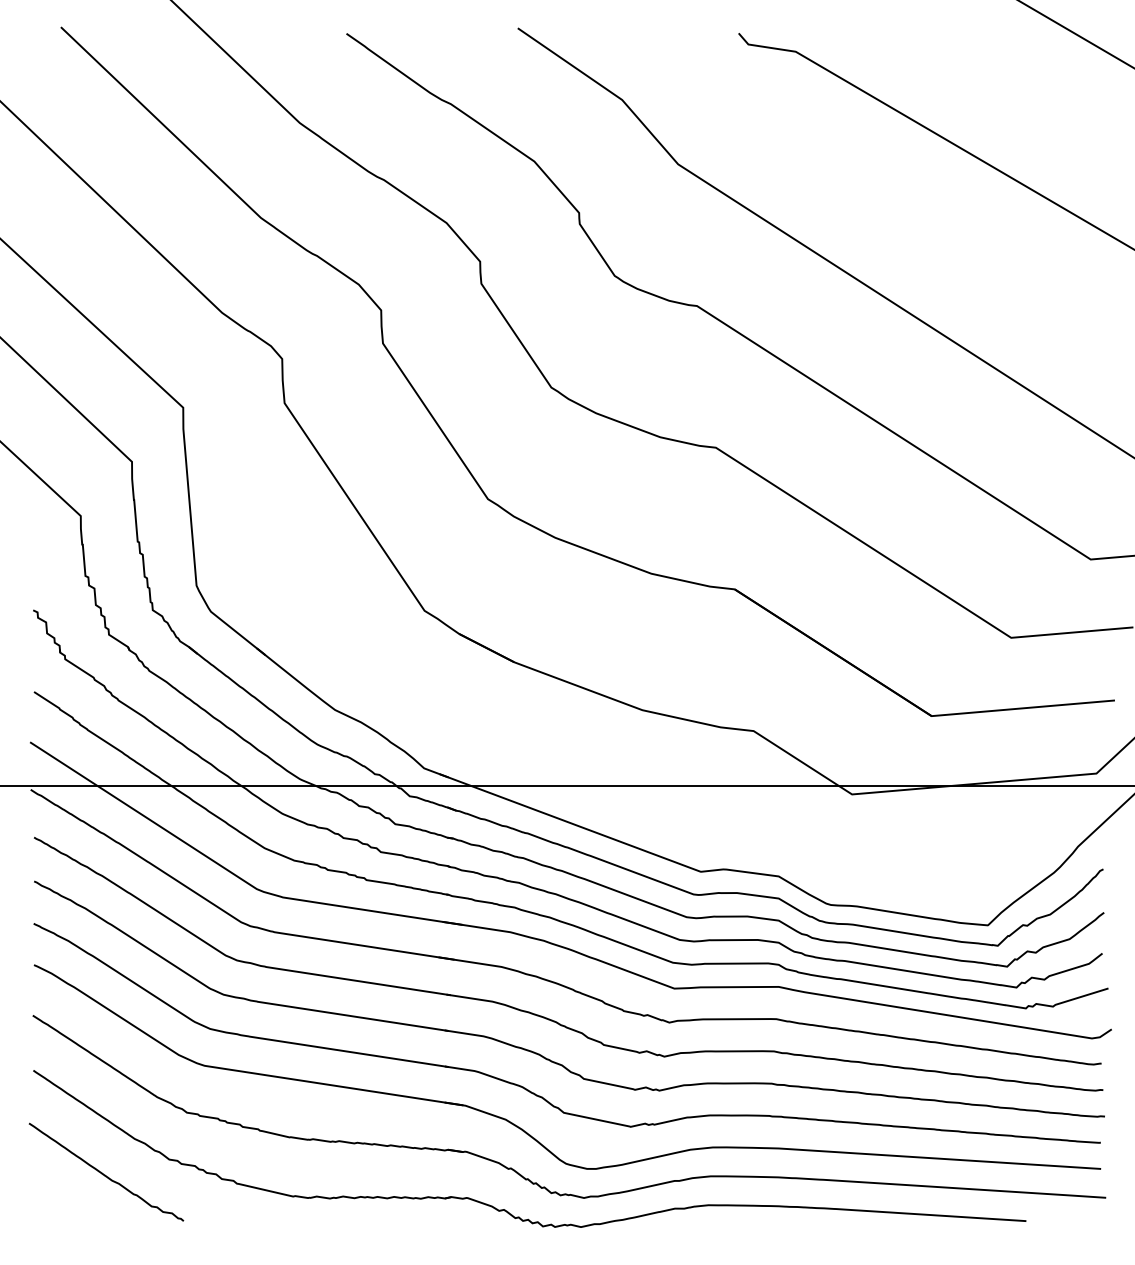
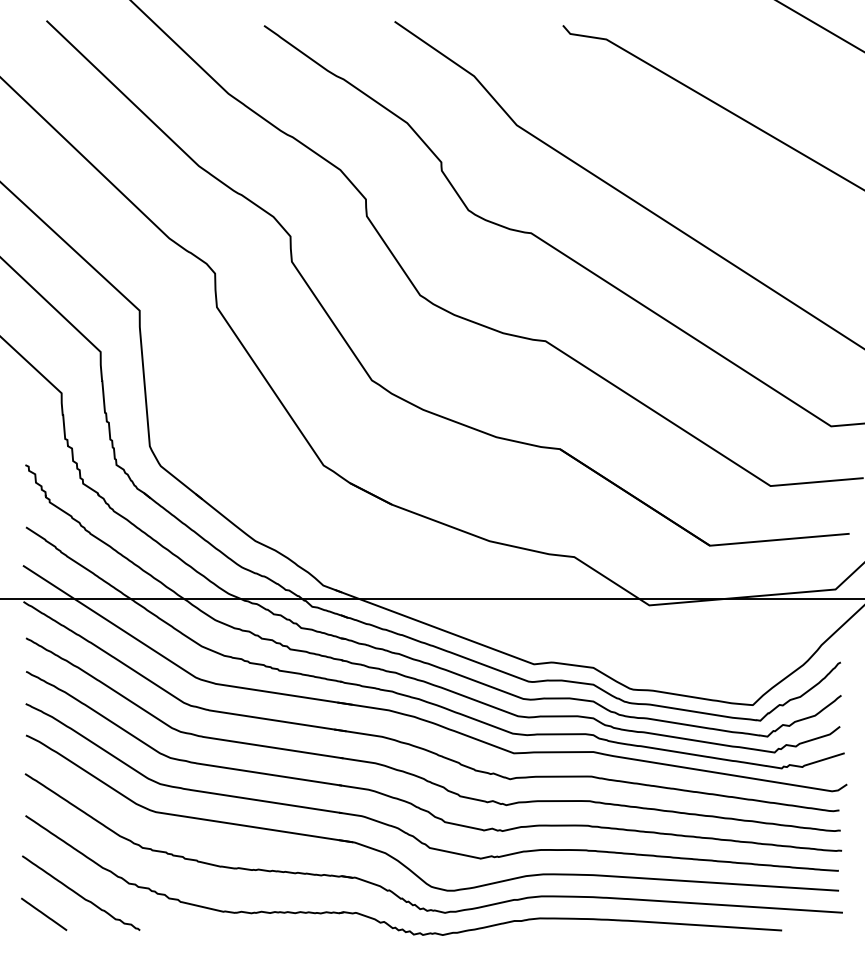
line: (58, 1200) -> (44, 914), added

